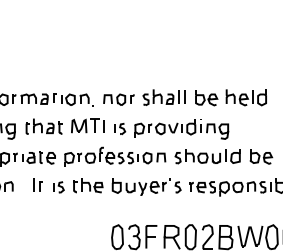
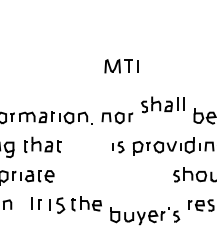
part: (163, 97) -> (162, 104), moved
part: (87, 125) -> (121, 65), moved
part: (115, 156) -> (114, 174), removed
part: (146, 186) -> (145, 215), moved
part: (58, 187) -> (57, 205), size x1.4

